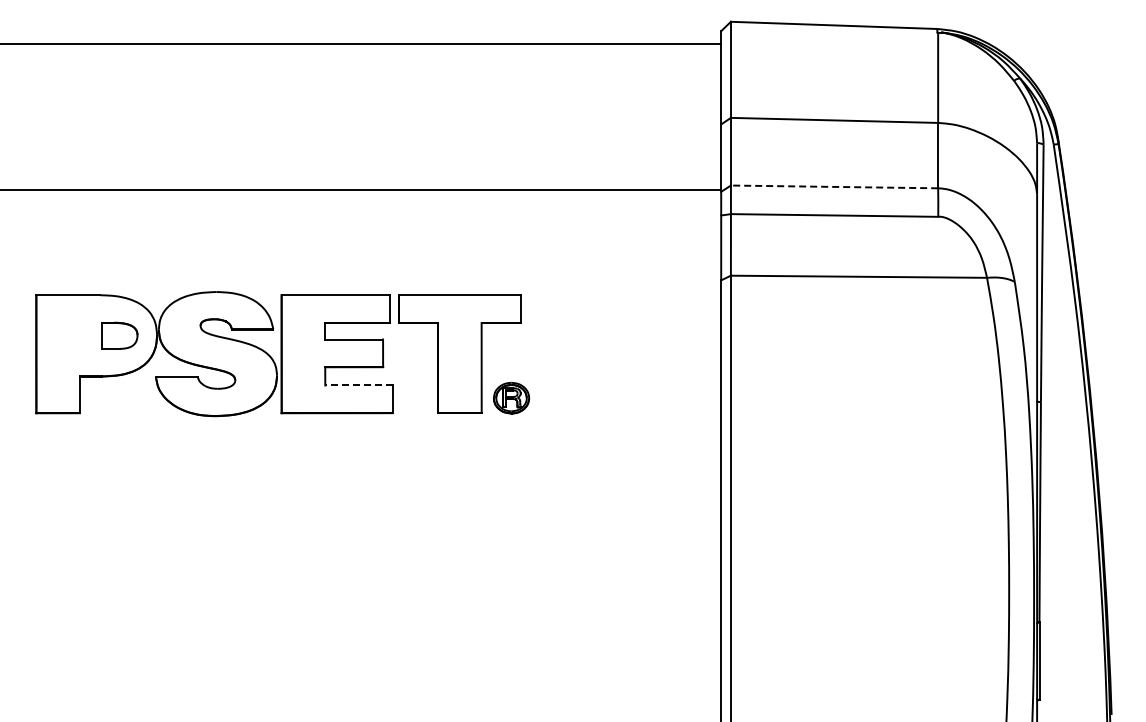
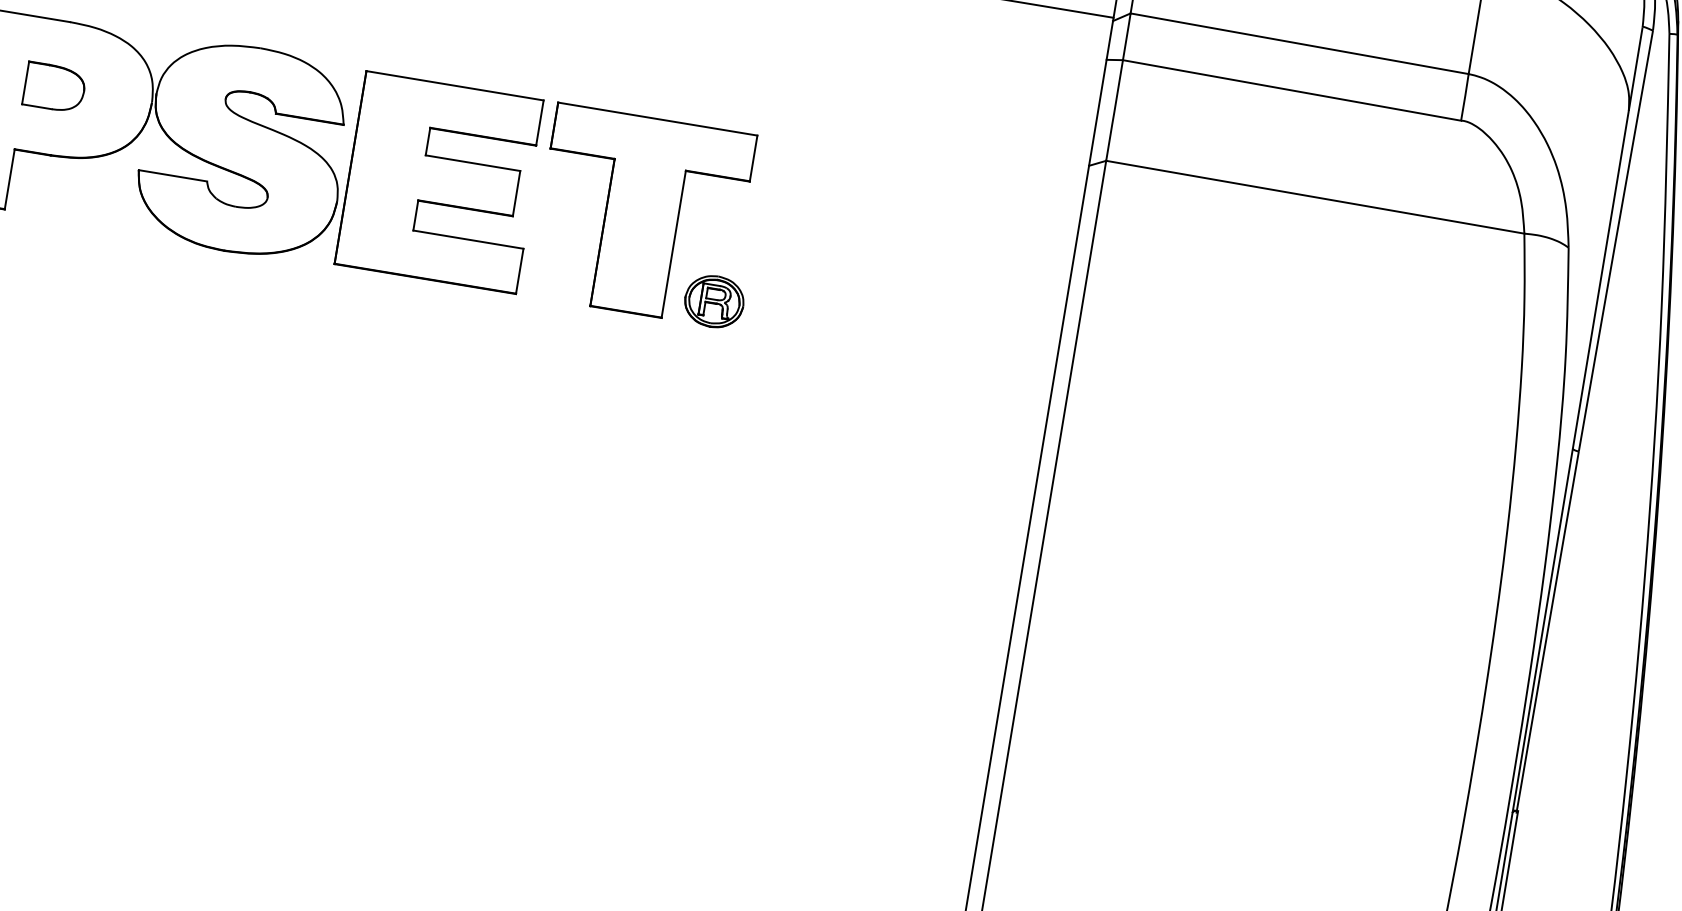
line: (834, 186) -> (1299, 43), dashed -> solid
part: (119, 335) -> (54, 87), moved
line: (358, 385) -> (467, 239), dashed -> solid

